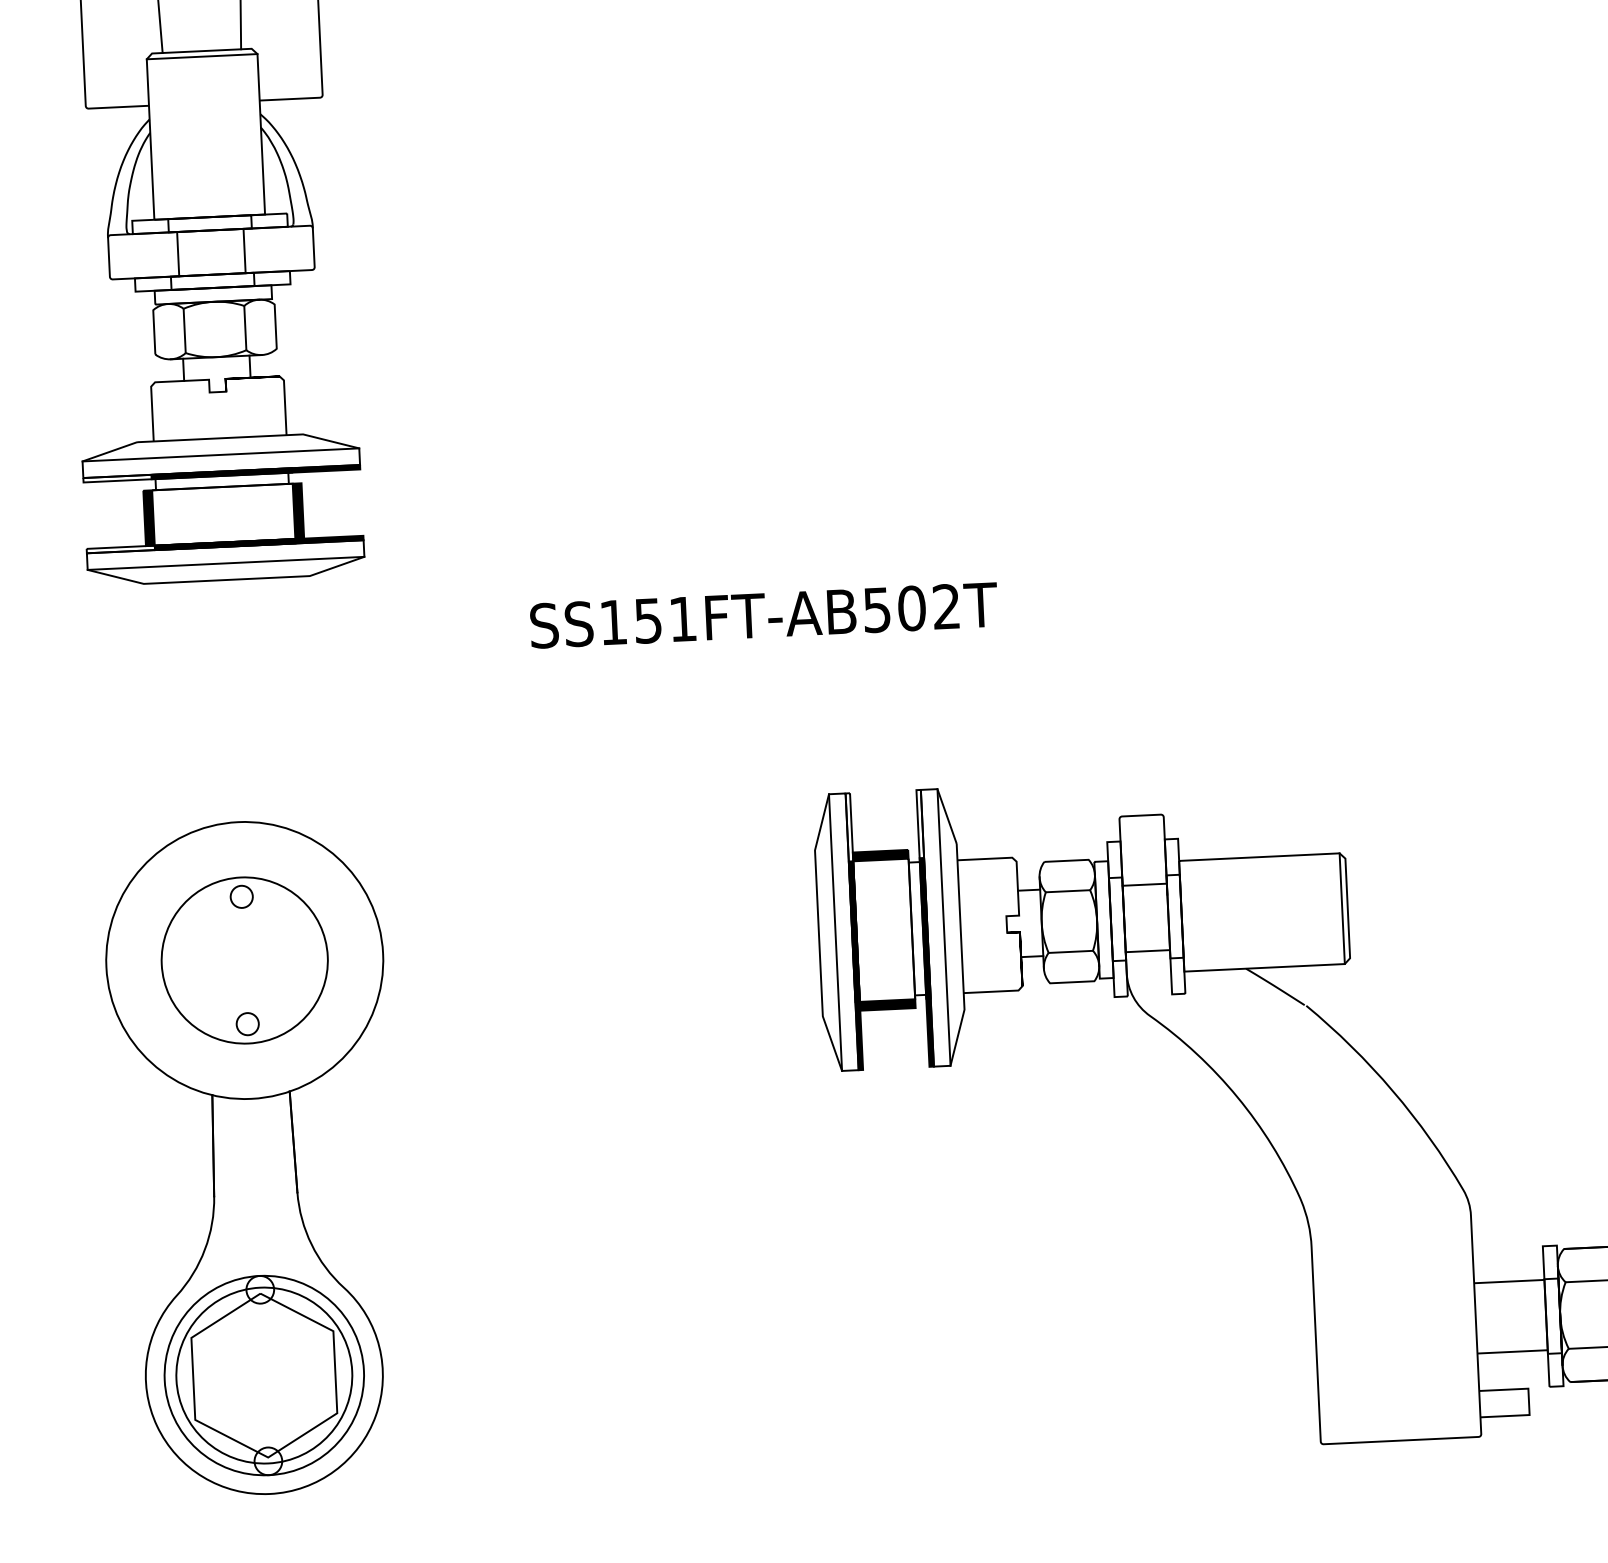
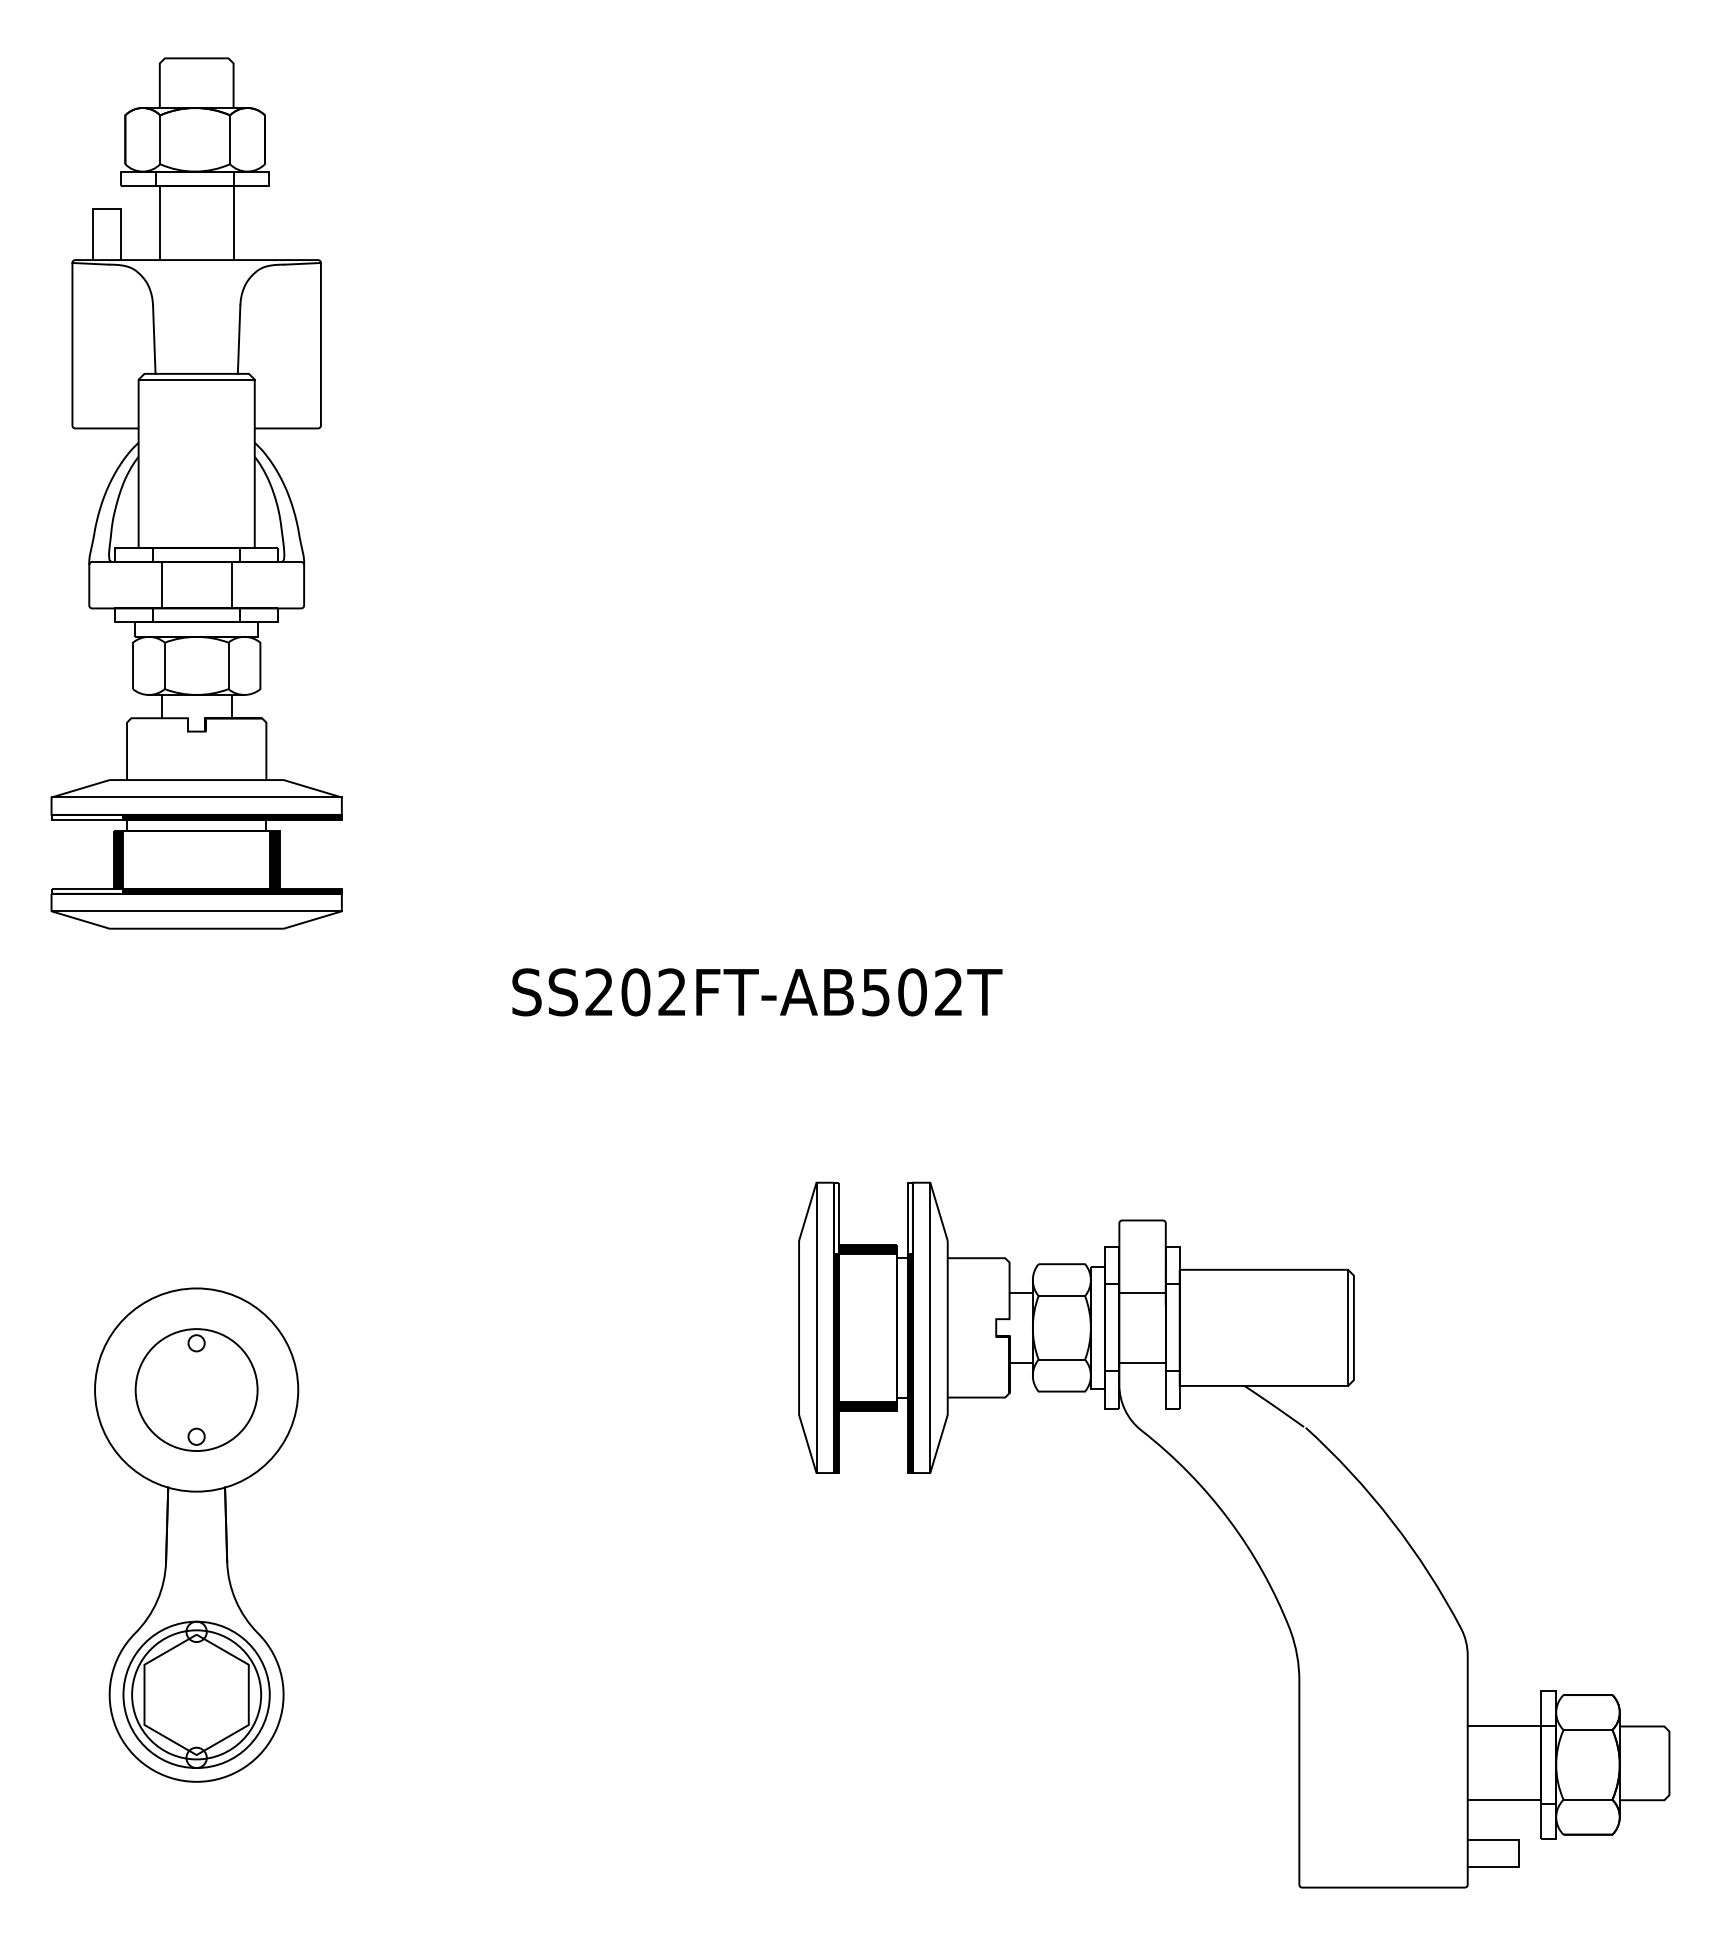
text: (647, 621) -> (635, 992), SS151FT-AB502T -> SS202FT-AB502T
part: (253, 1157) -> (196, 1534), size x0.7

